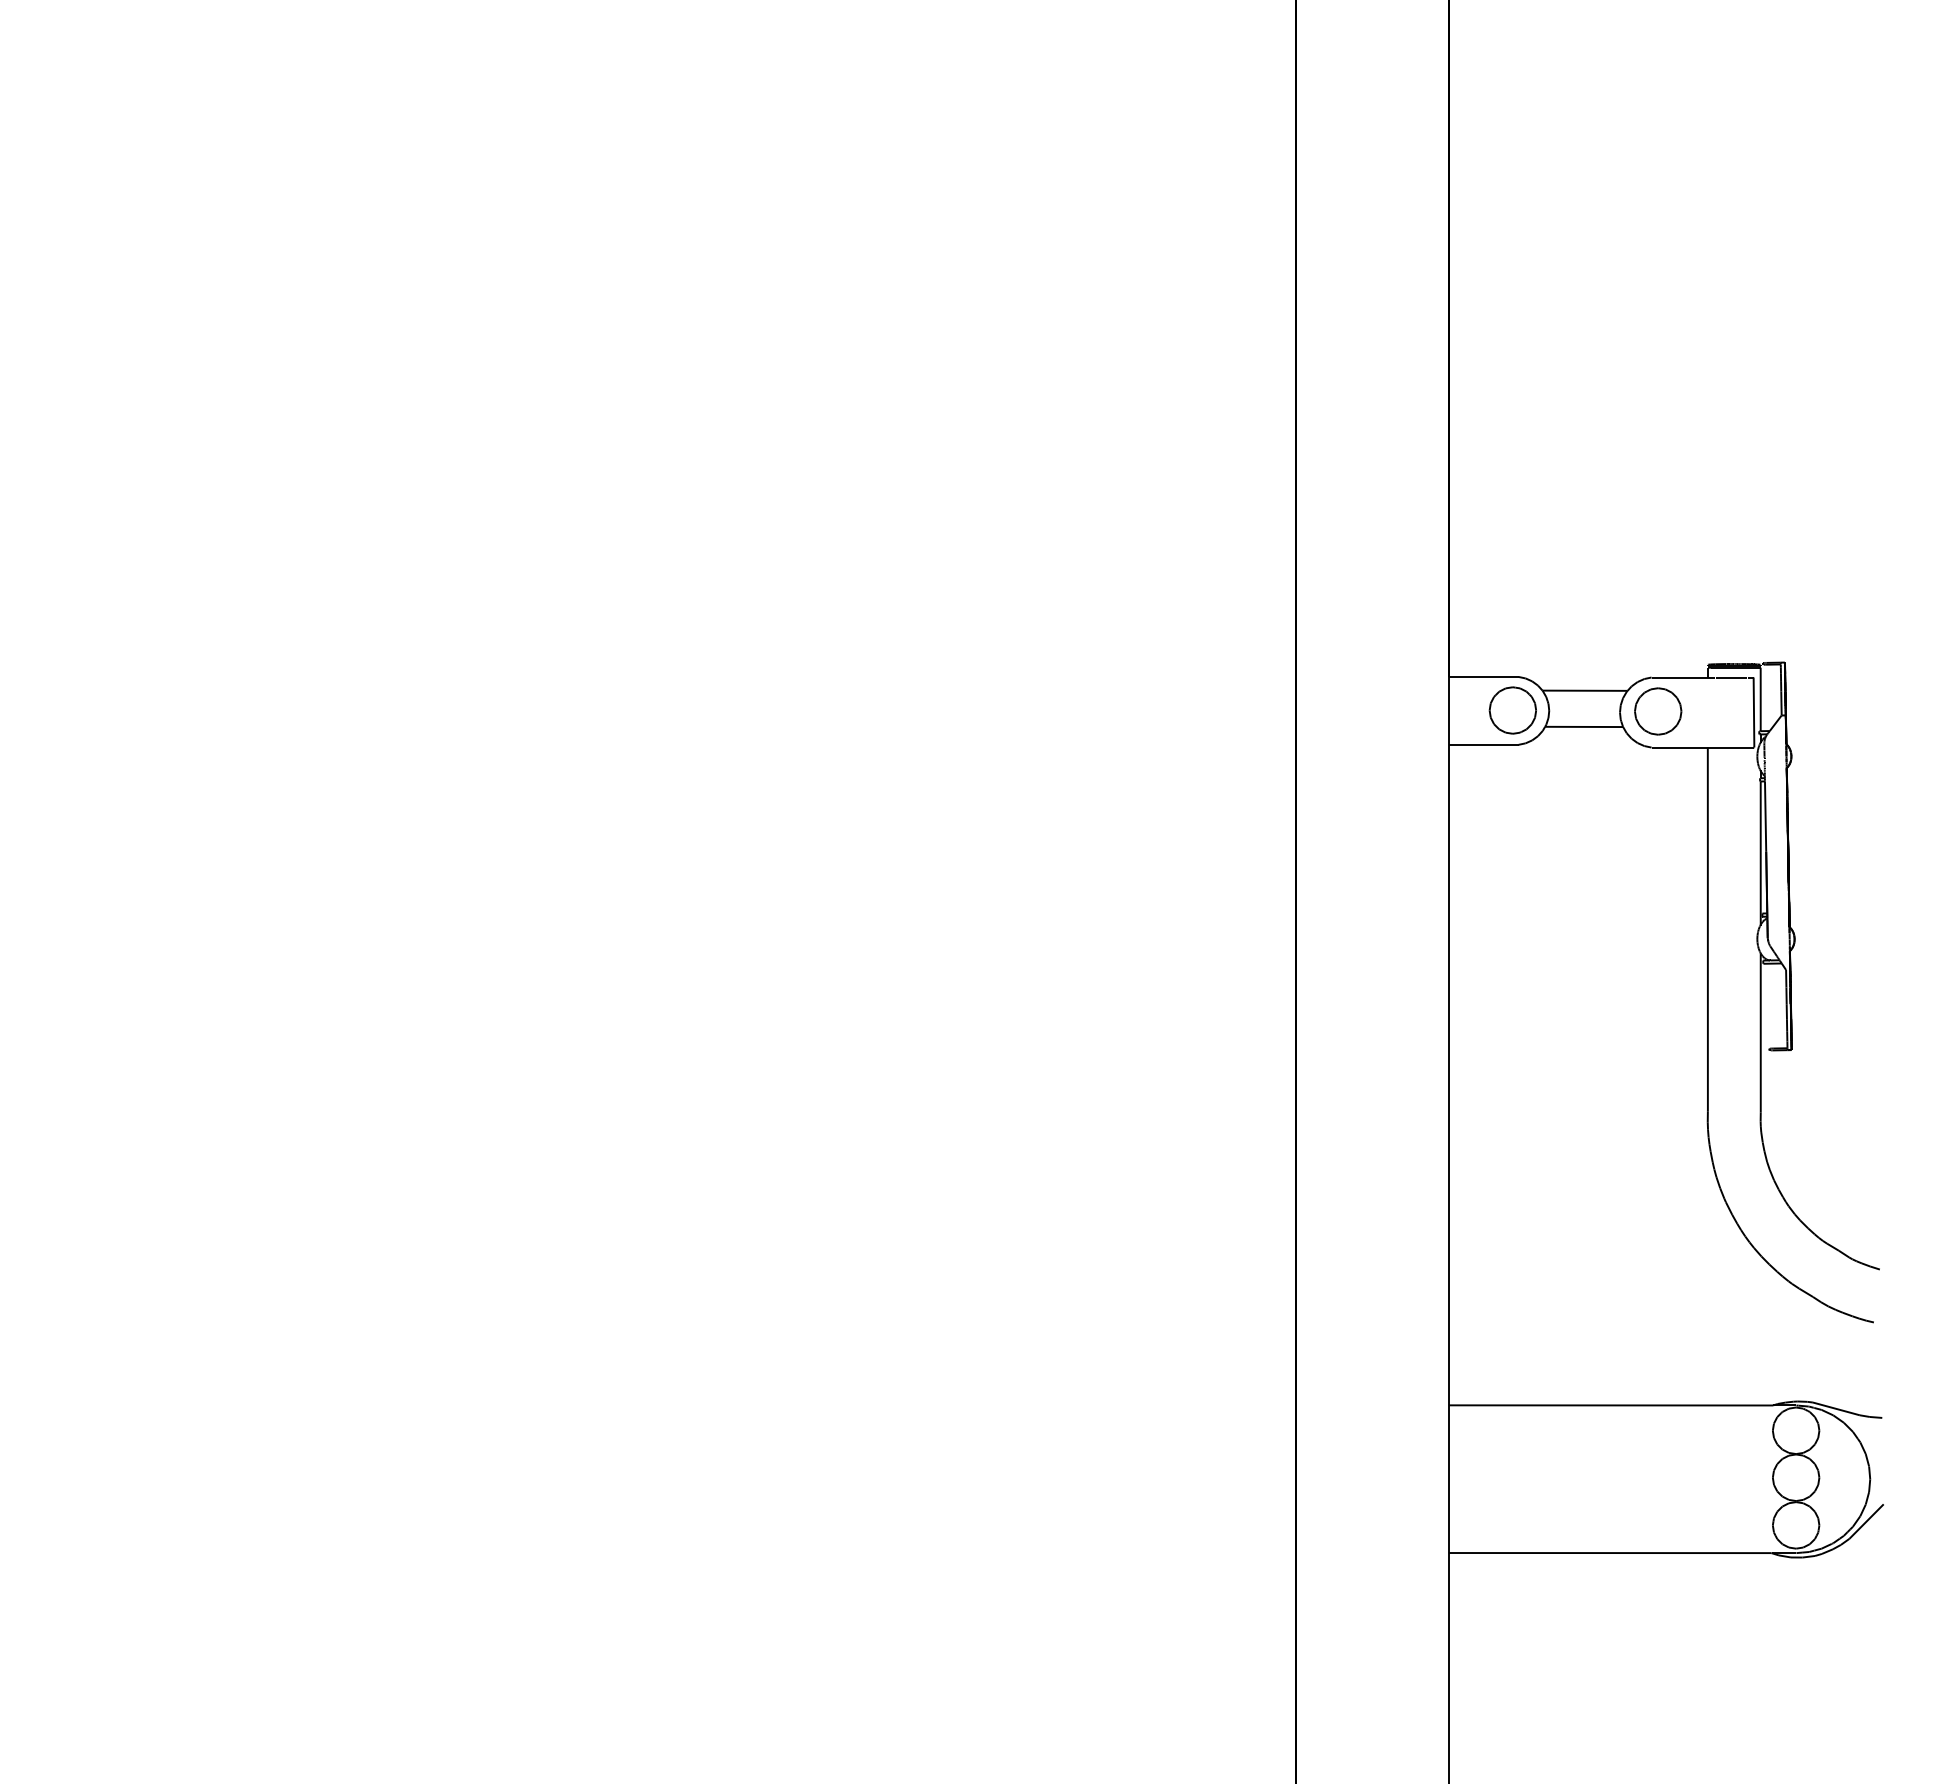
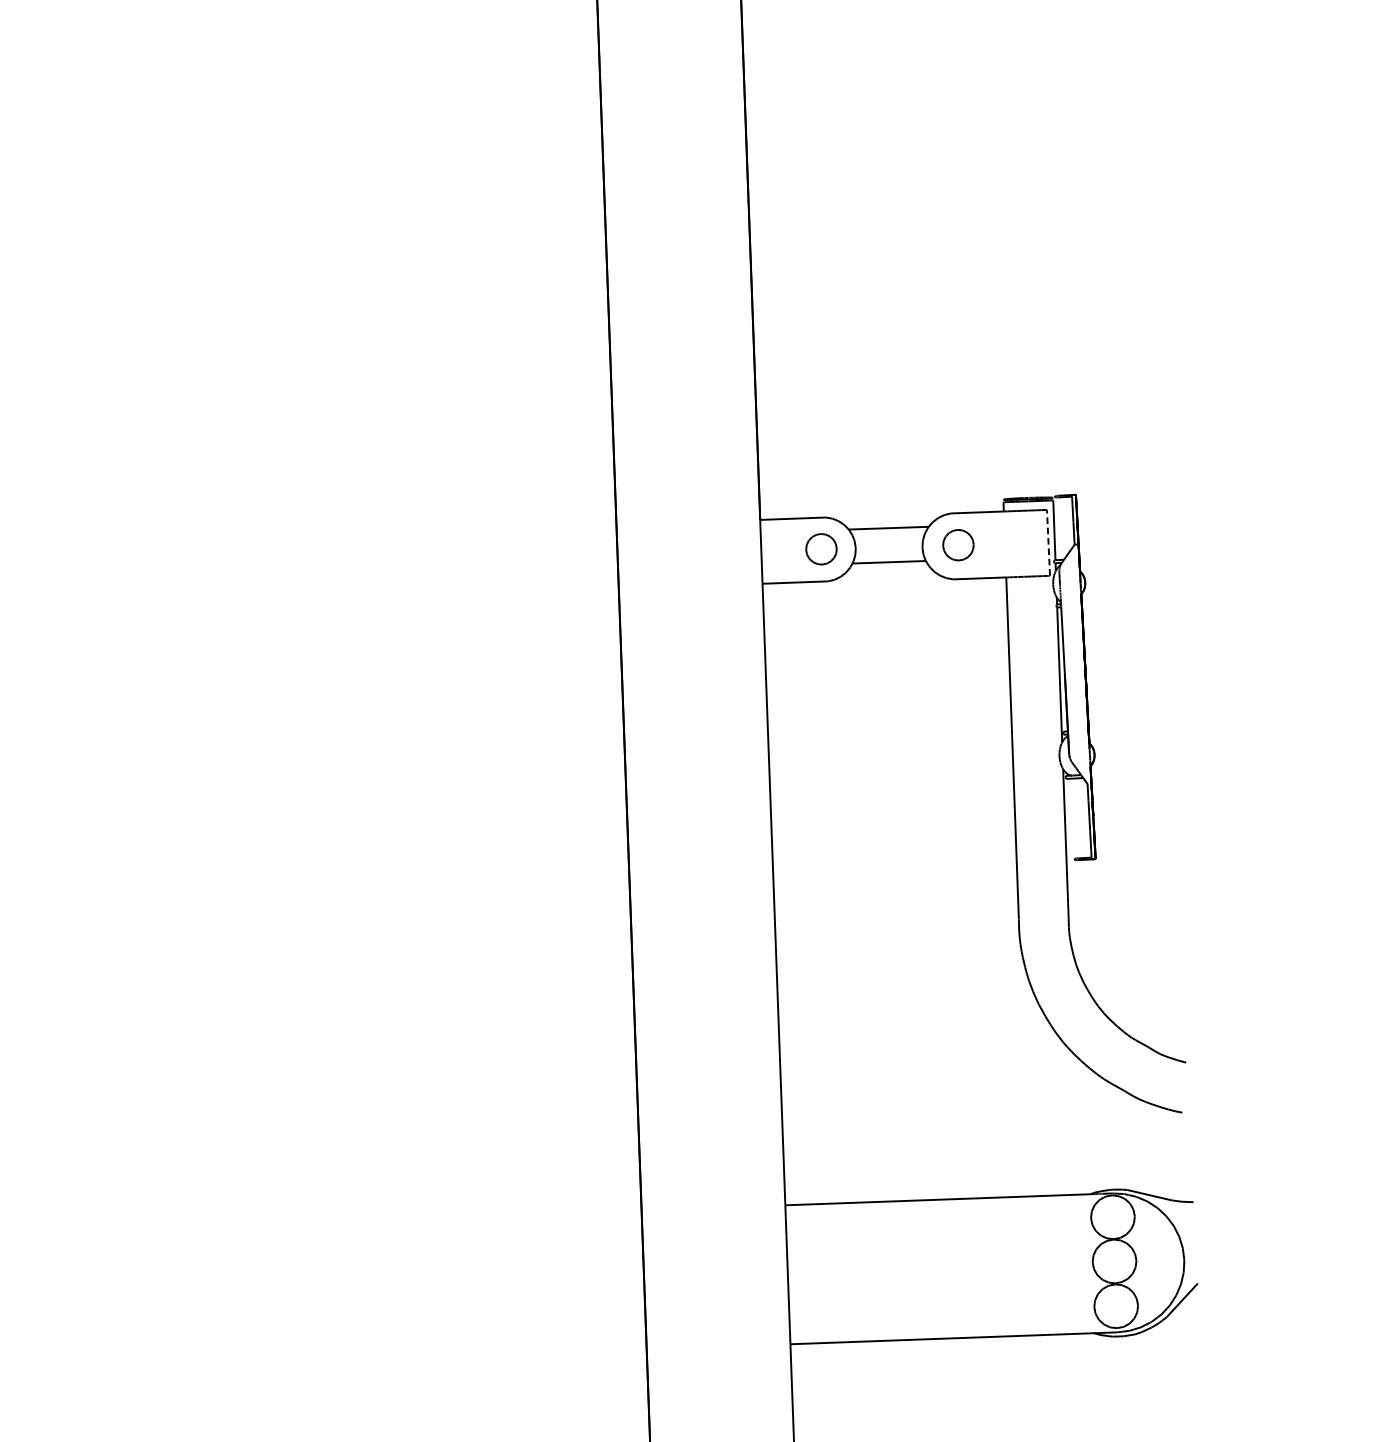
part: (1512, 710) -> (821, 549), size x0.7
part: (1658, 711) -> (958, 545), size x0.7
line: (1753, 712) -> (1048, 542), solid -> dashed

